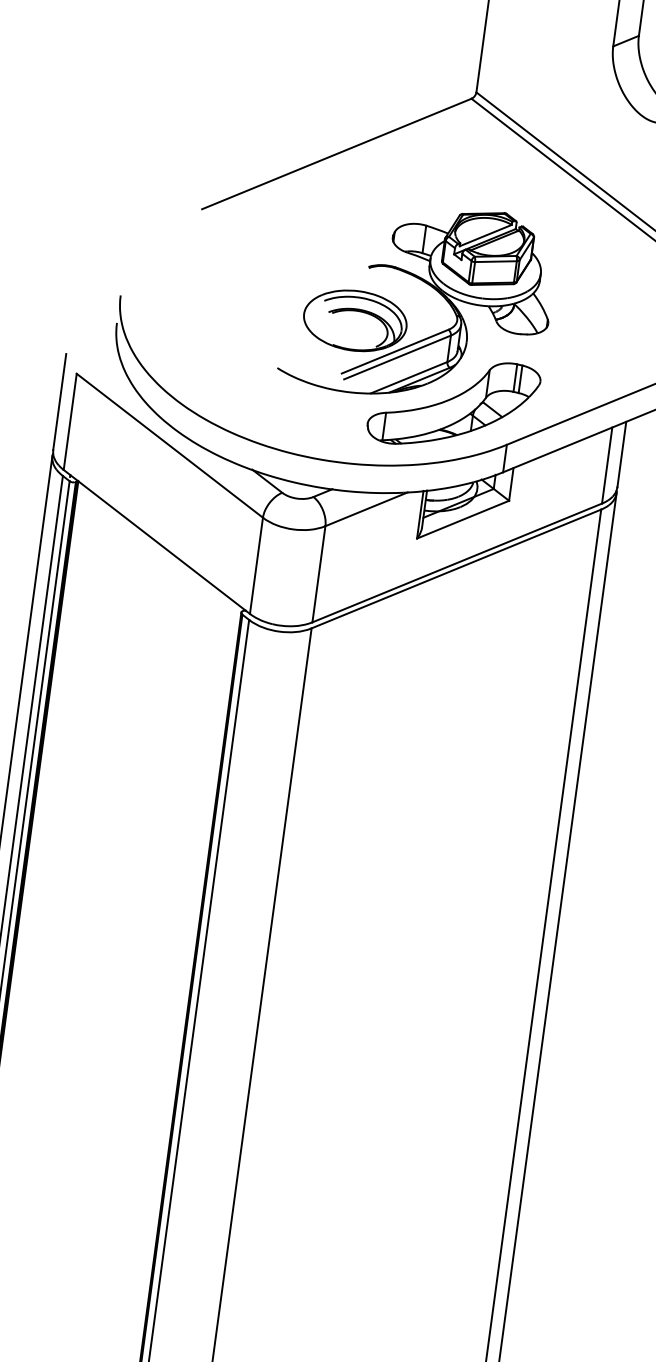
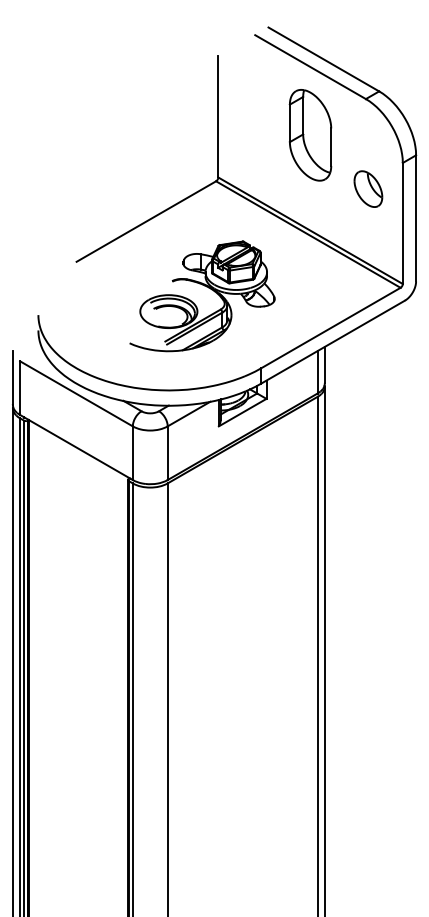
part: (452, 403) -> (228, 349), removed

